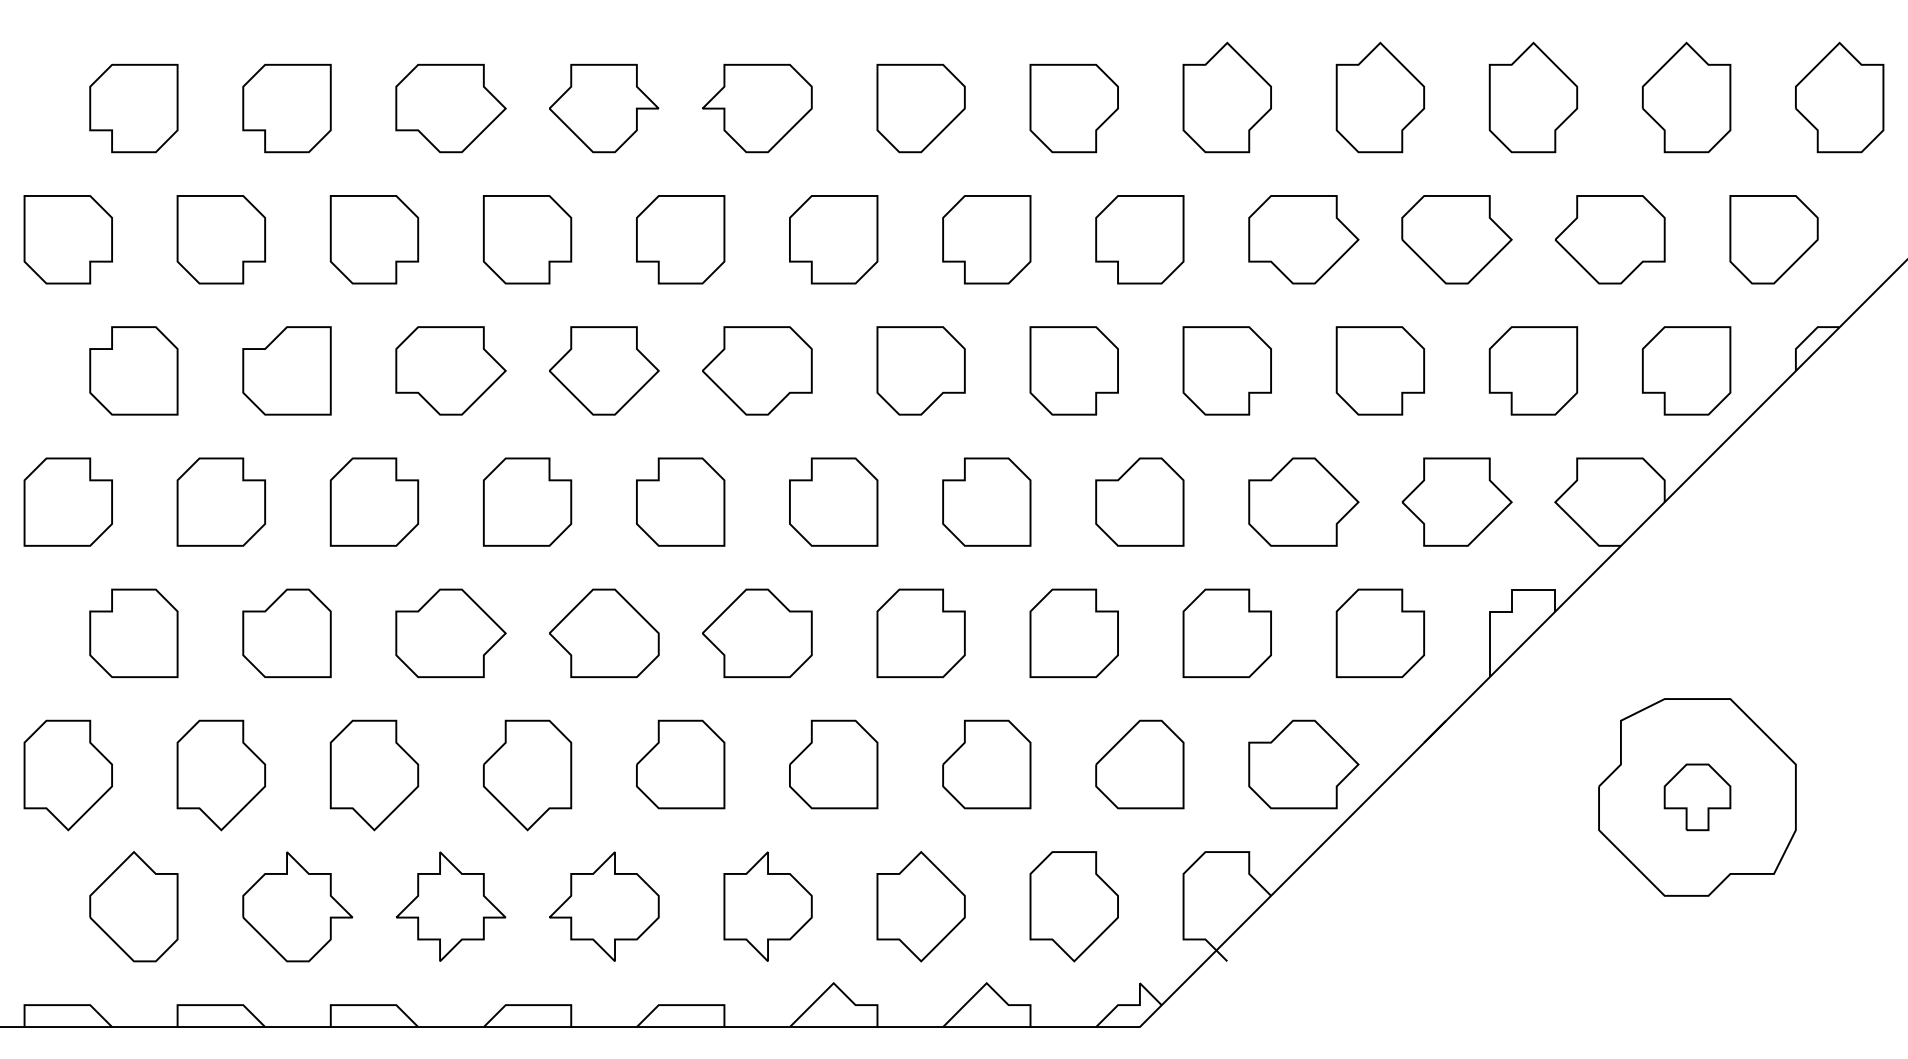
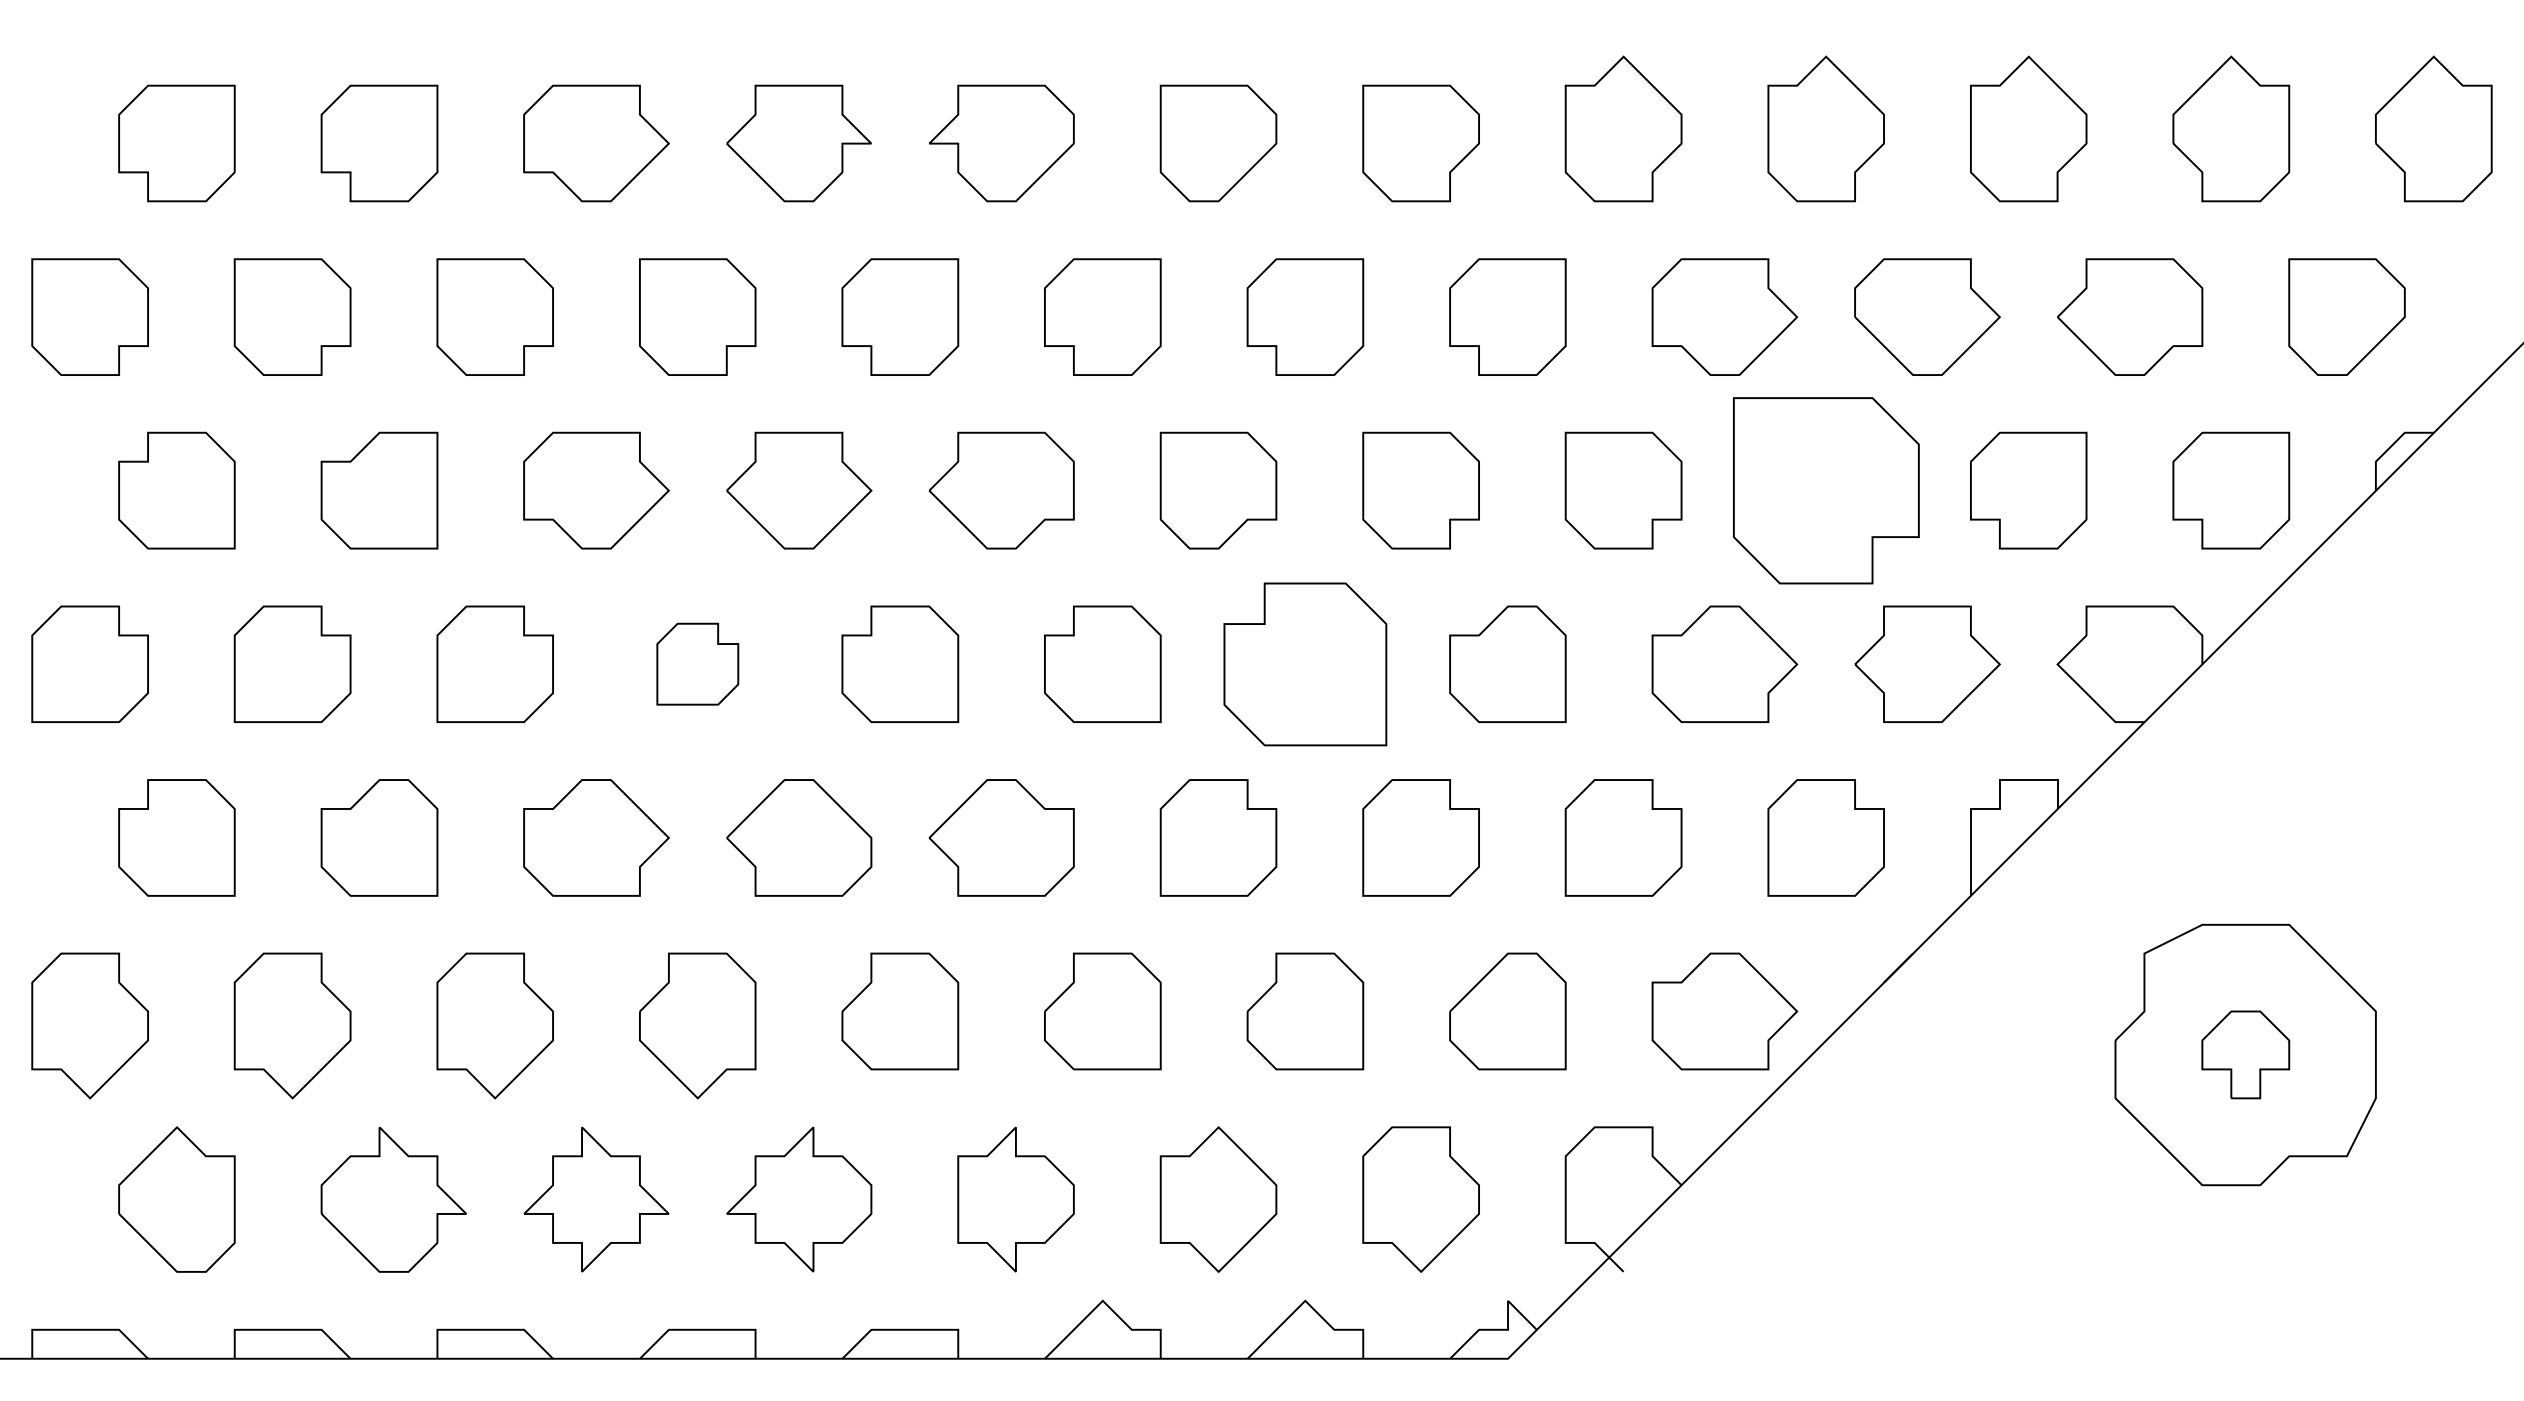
part: (1379, 370) -> (1825, 490), size x1.6
part: (527, 501) -> (697, 663), size x0.7
part: (986, 501) -> (1305, 663), size x1.4

